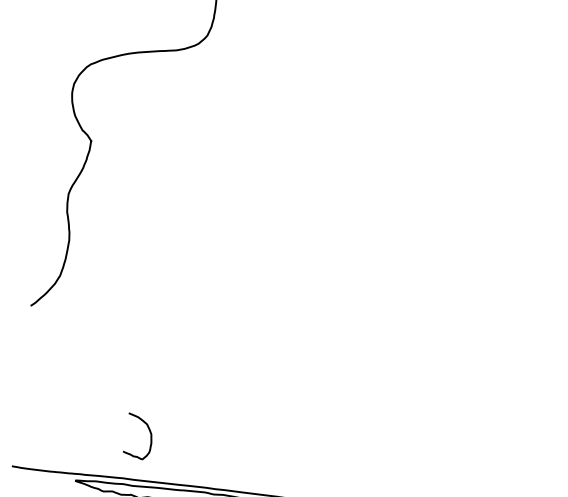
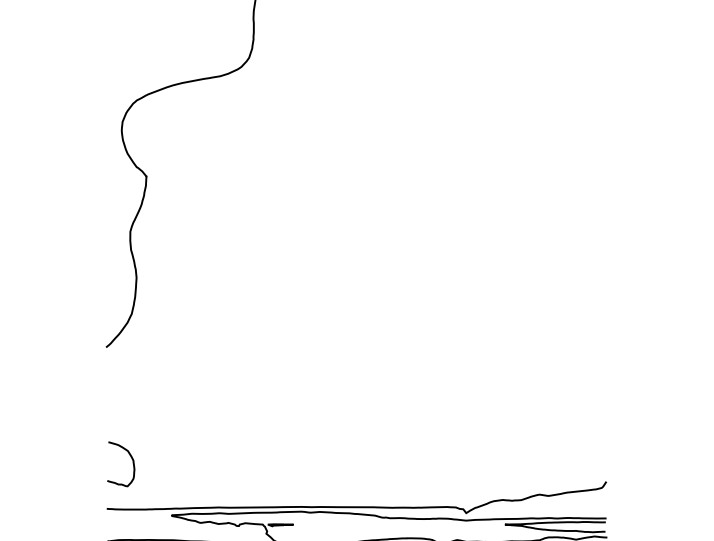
curve: (150, 437) -> (132, 463), moved

